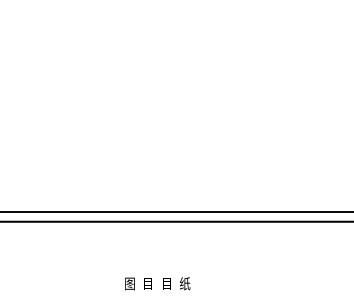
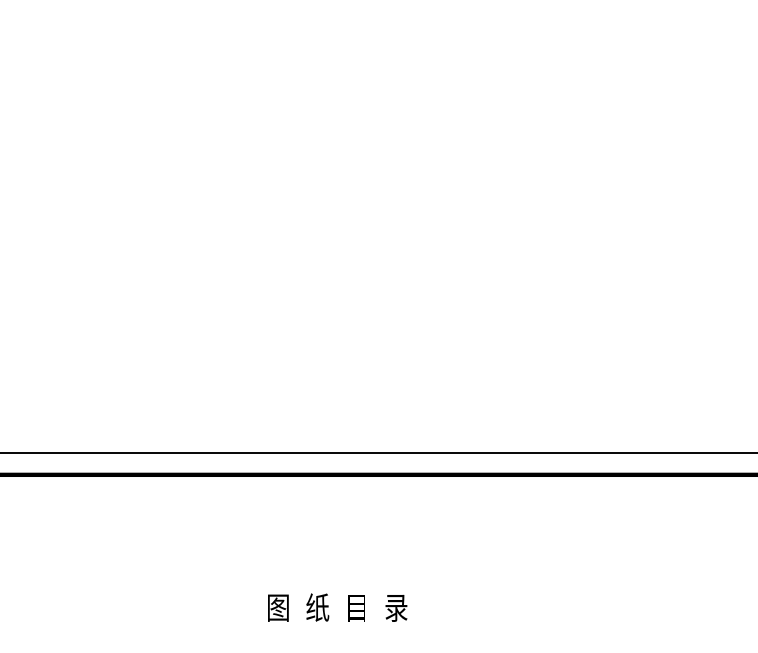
text: (148, 283) -> (317, 607), 目 -> 纸
text: (184, 283) -> (395, 607), 纸 -> 录

